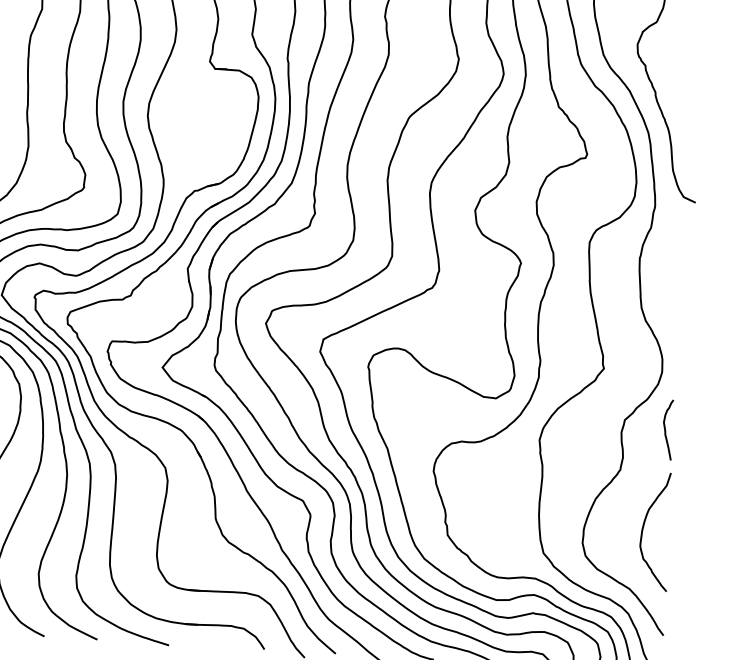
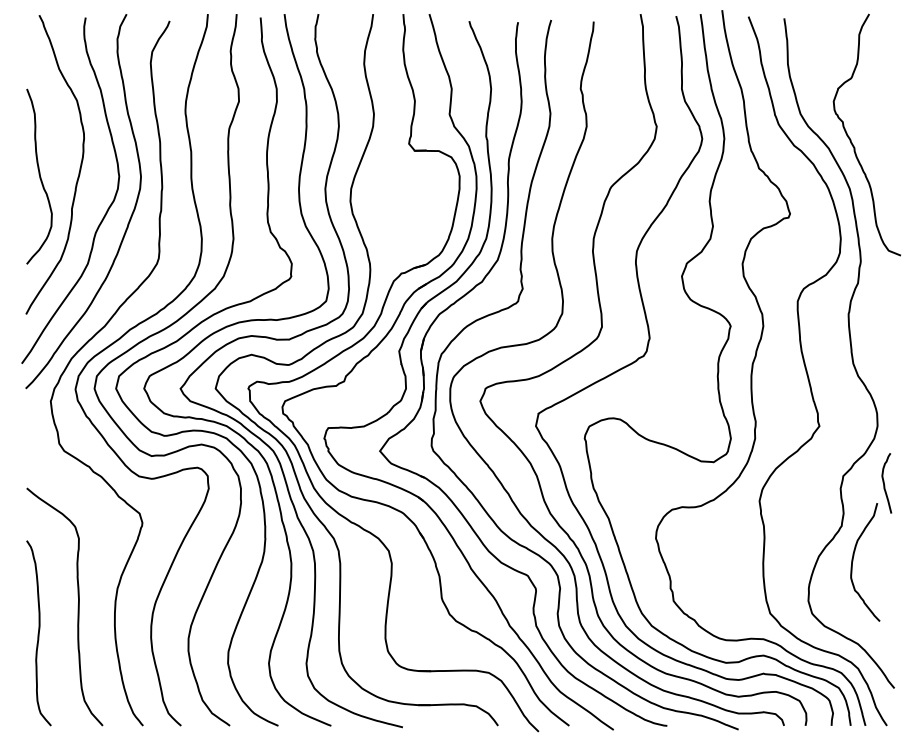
curve: (643, 530) -> (853, 561), moved

